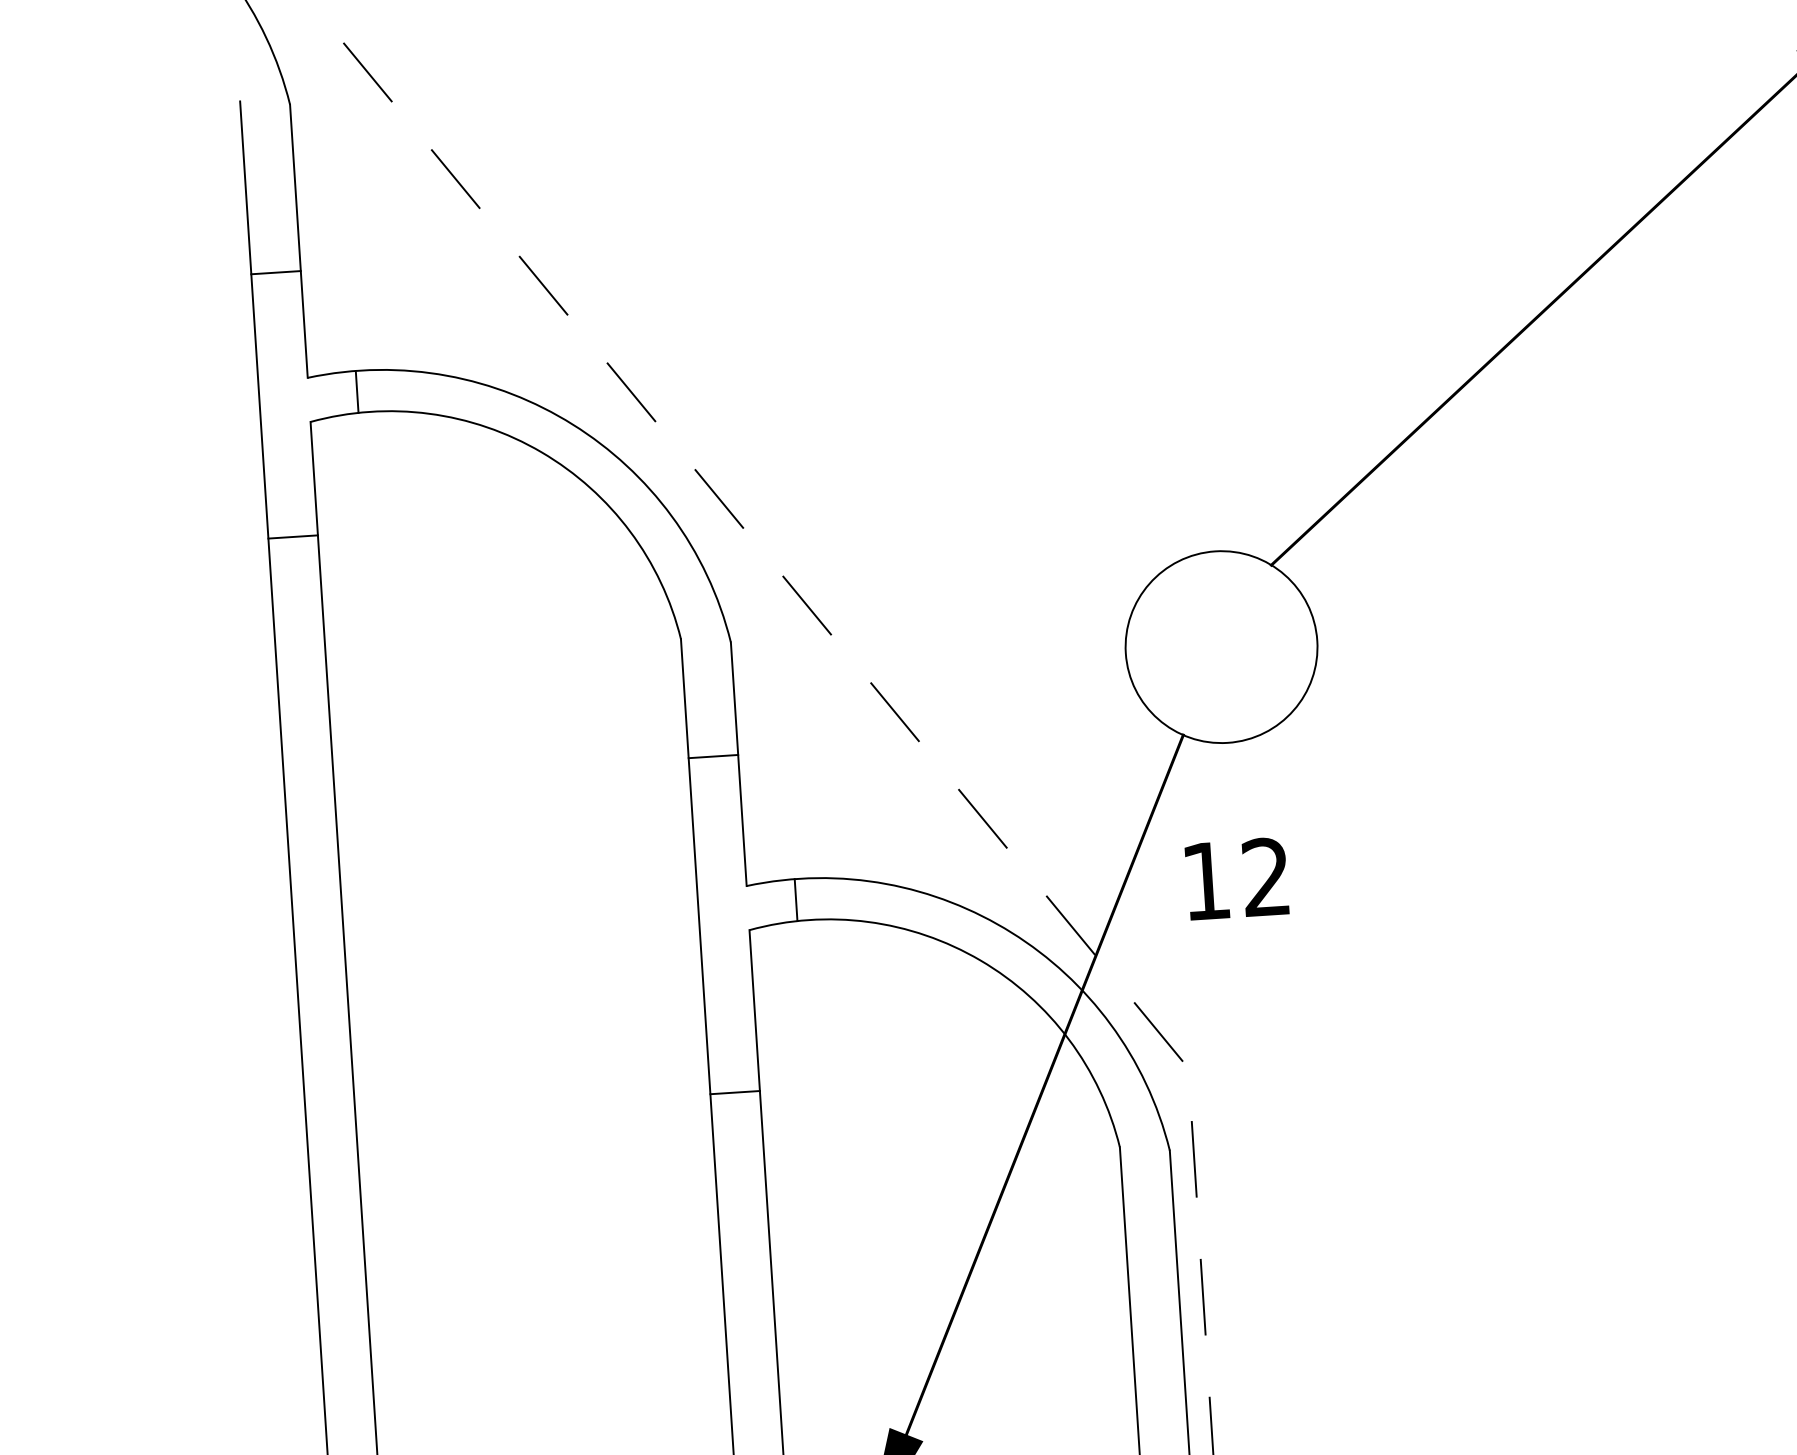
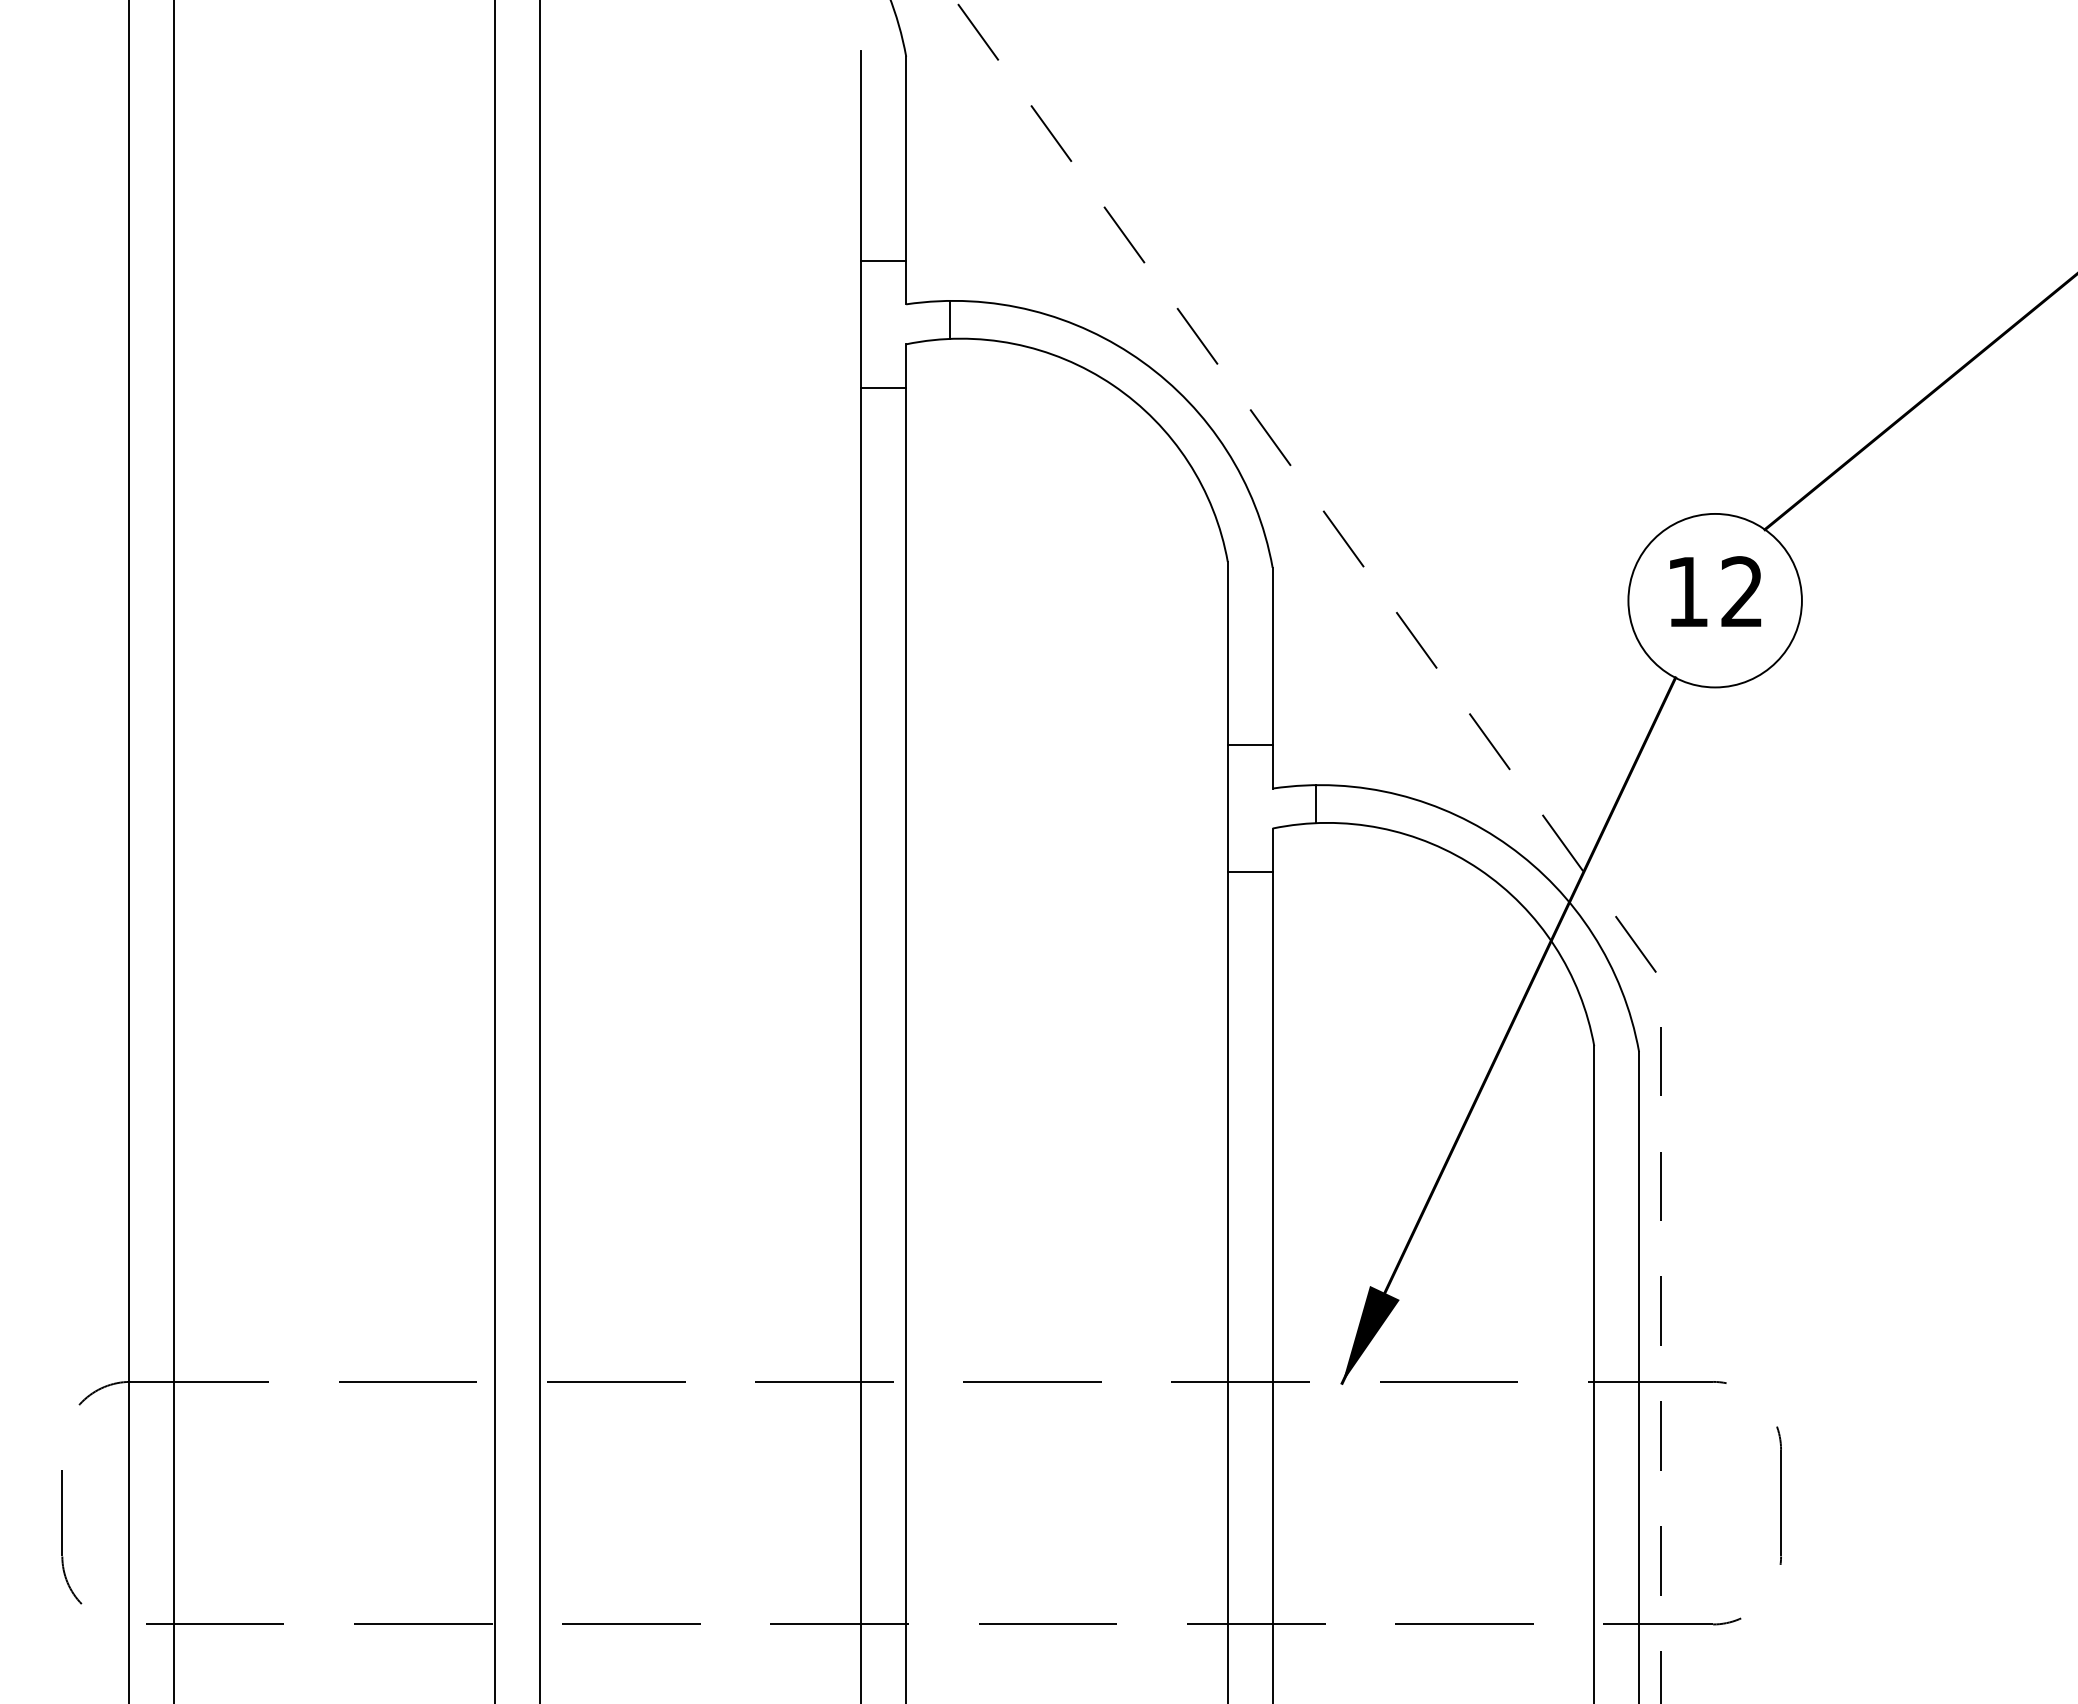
line: (275, 272) -> (883, 260), moved
line: (292, 537) -> (883, 388), moved
line: (712, 756) -> (1249, 744), moved
text: (1236, 878) -> (1715, 591), moved
line: (734, 1092) -> (1249, 872), moved

